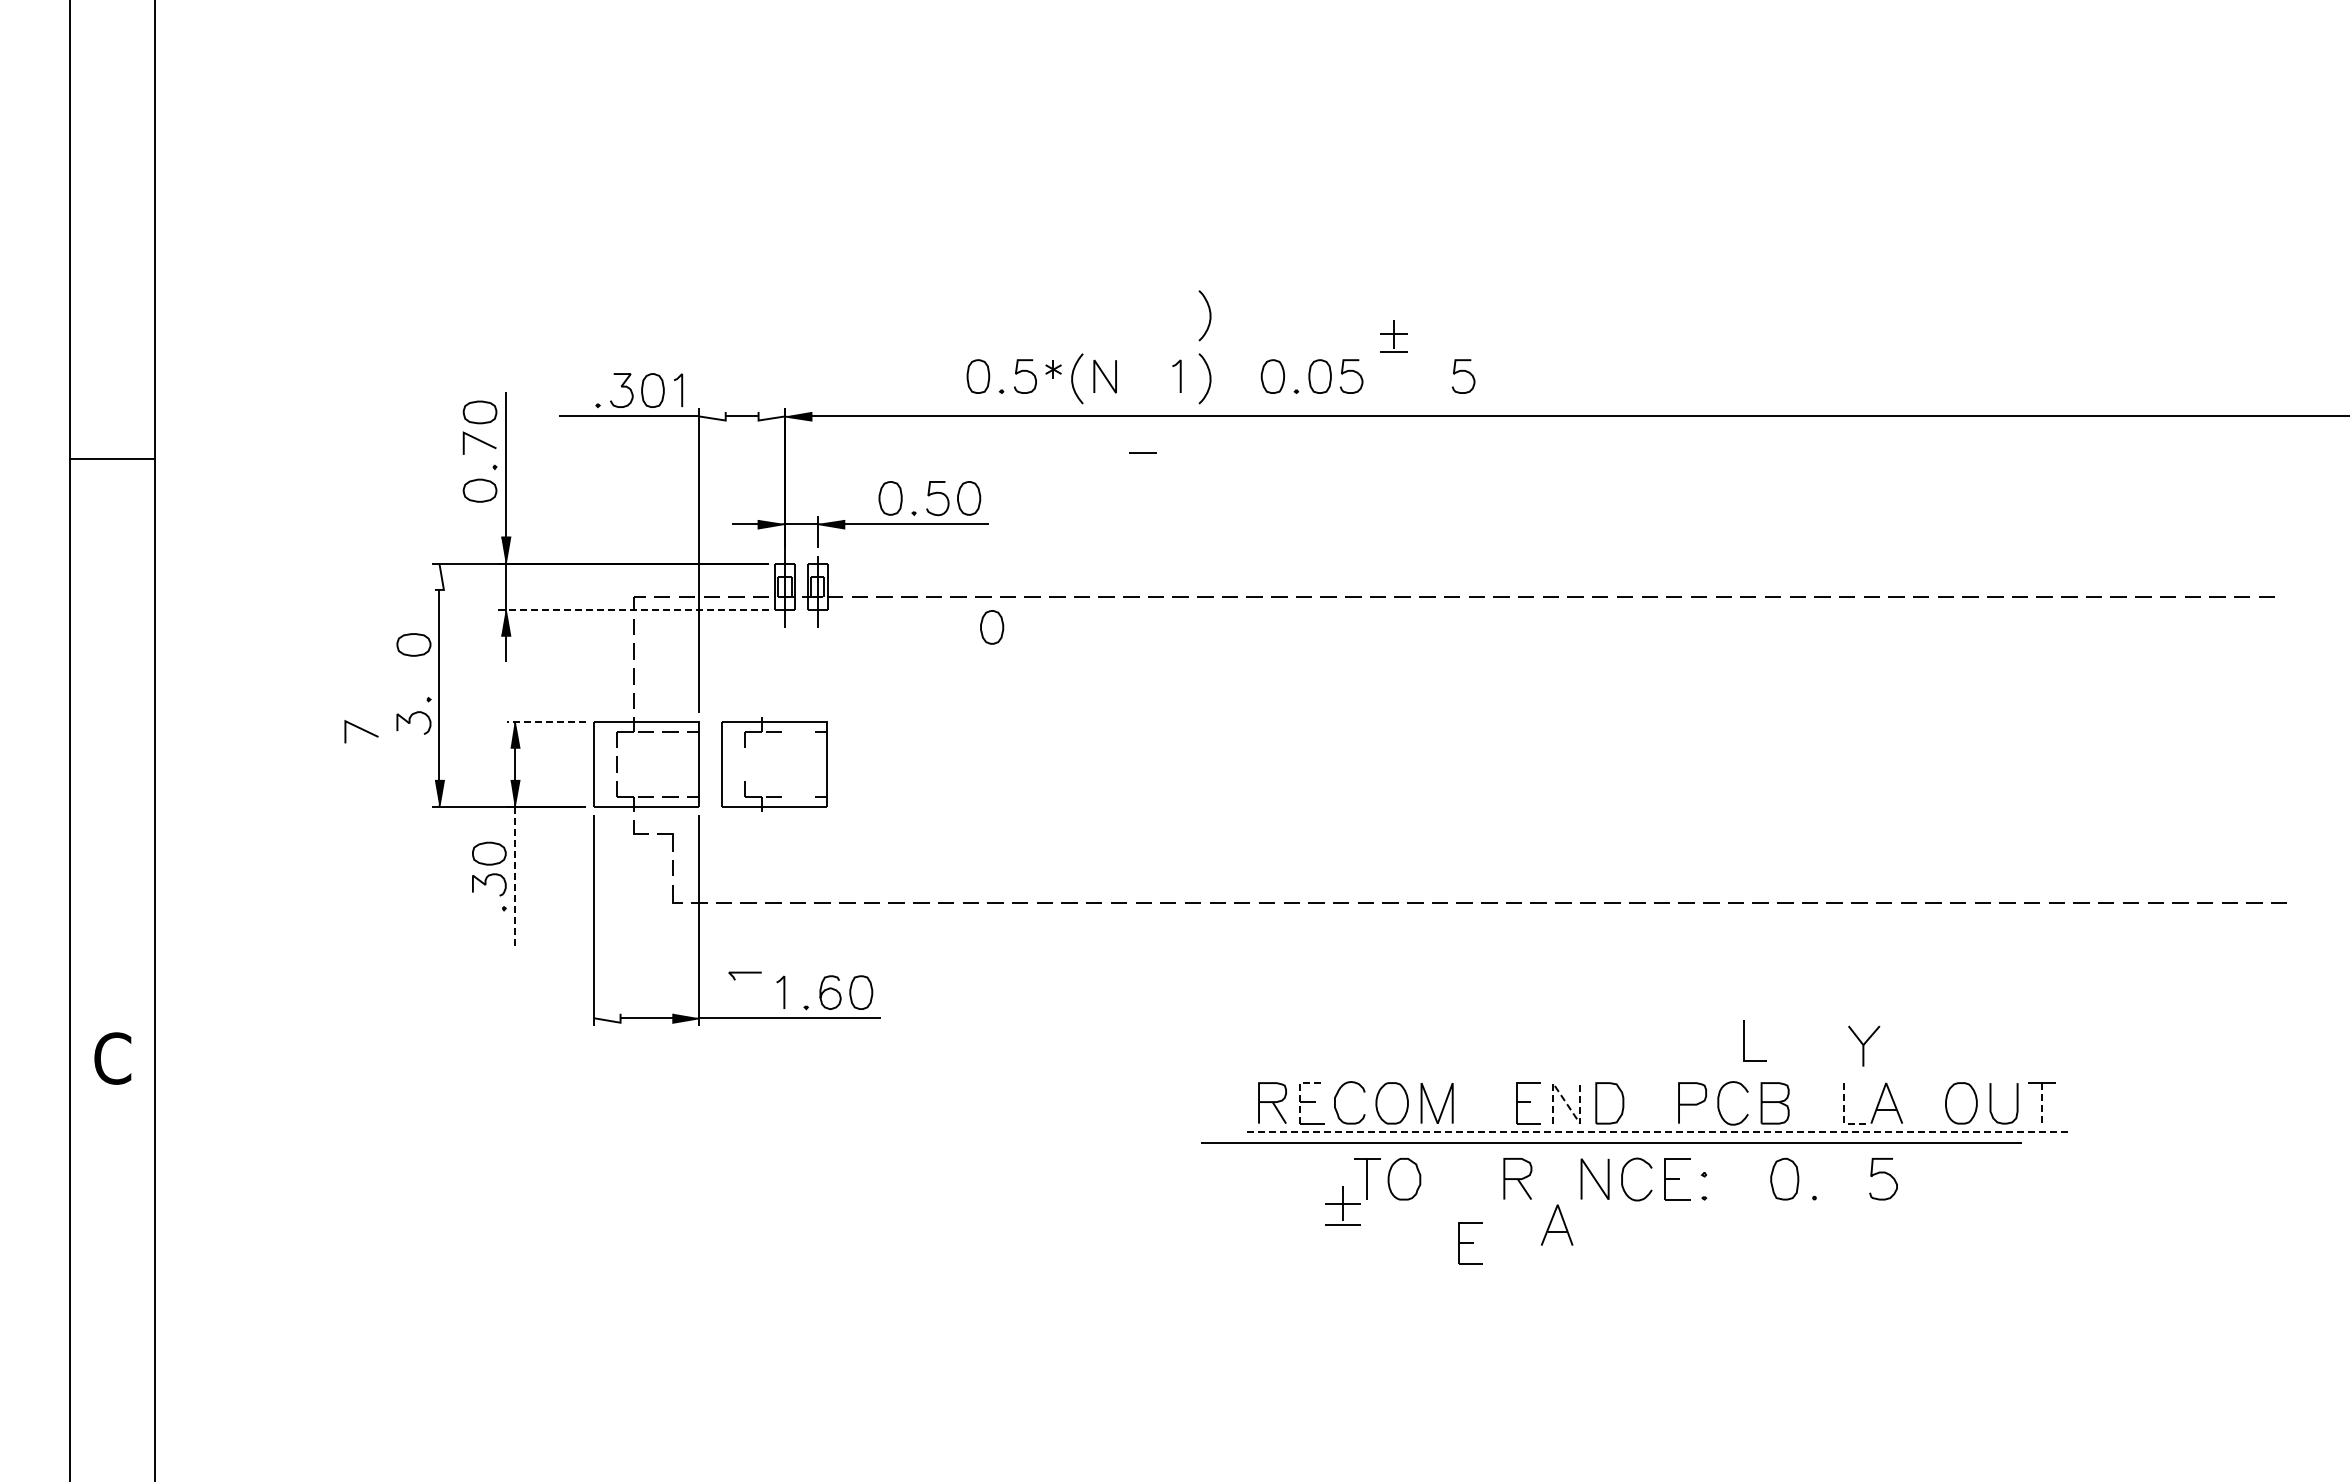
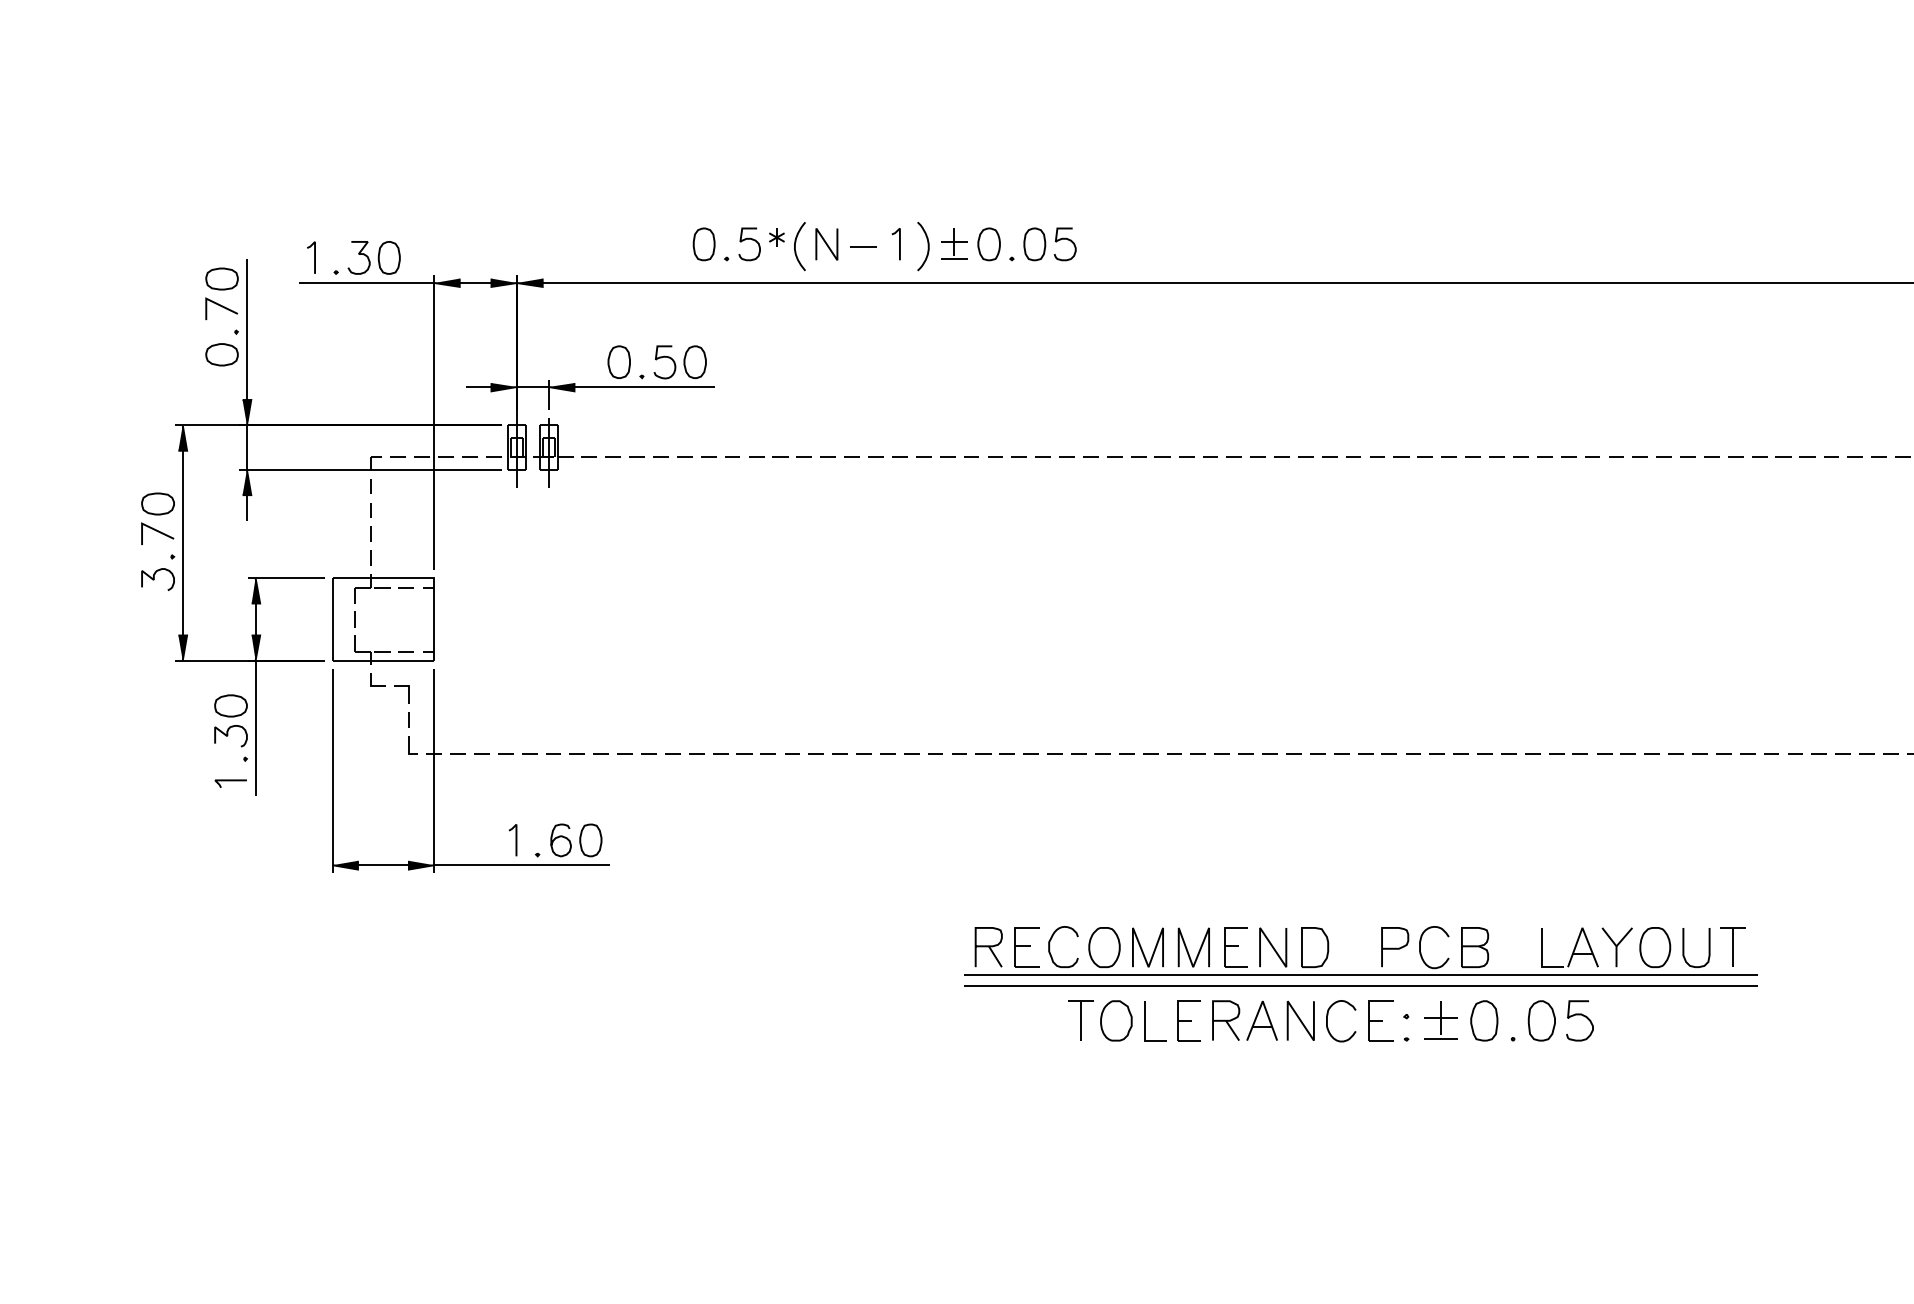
curve: (1209, 315) -> (927, 185), removed
part: (1393, 336) -> (953, 244), moved
curve: (1463, 371) -> (1173, 239), removed
line: (681, 389) -> (314, 256), moved
fill: (712, 416) -> (446, 282), added
fill: (771, 416) -> (504, 282), added
line: (1142, 452) -> (862, 246), moved
fill: (438, 576) -> (181, 437), added
line: (633, 609) -> (370, 469), dashed -> solid
part: (992, 627) -> (717, 487), removed
line: (546, 721) -> (286, 578), dashed -> solid
line: (362, 730) -> (158, 532), moved
part: (774, 764) -> (506, 619), removed
line: (514, 877) -> (255, 729), dashed -> solid
line: (744, 973) -> (230, 781), moved
fill: (607, 1017) -> (345, 864), added
line: (1744, 1040) -> (1145, 1021), moved
part: (1864, 1045) -> (1617, 946), moved
line: (1299, 1090) -> (1014, 935), dashed -> solid
line: (1566, 1103) -> (1273, 947), dashed -> solid
line: (2042, 1103) -> (1733, 947), dashed -> solid
line: (1490, 1104) -> (1199, 948), added
line: (1844, 1115) -> (1542, 959), dashed -> solid
line: (1657, 1131) -> (1361, 974), dashed -> solid
line: (1611, 1142) -> (1361, 985), moved
part: (1843, 1179) -> (1541, 1021), added
part: (1342, 1205) -> (1440, 1020), moved
part: (1557, 1224) -> (1262, 1020), moved
part: (1470, 1243) -> (1188, 1021), moved

